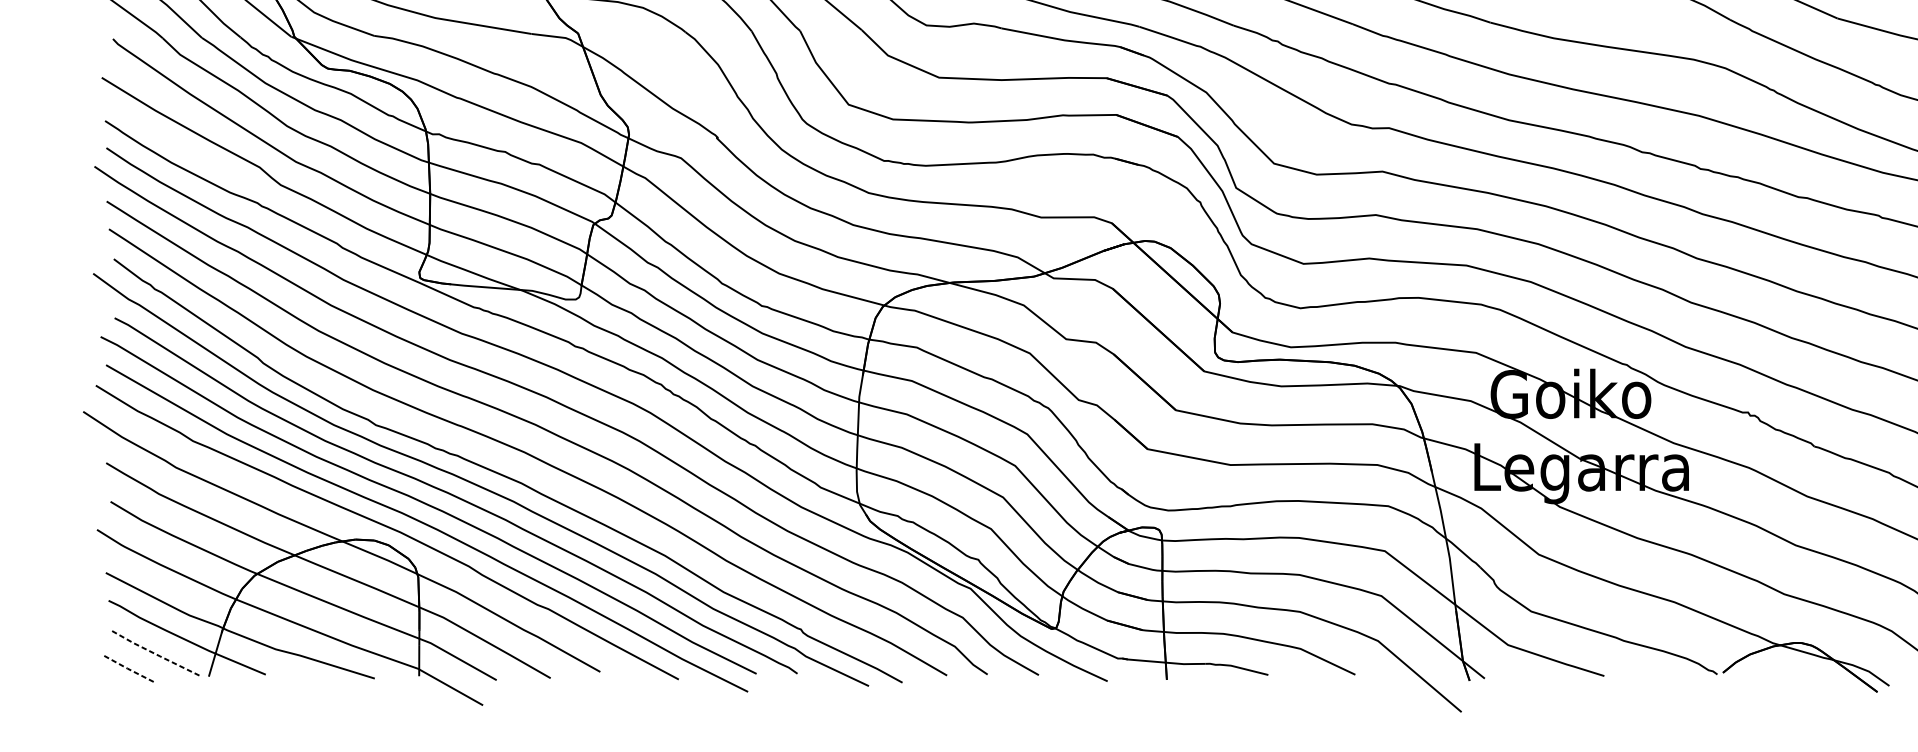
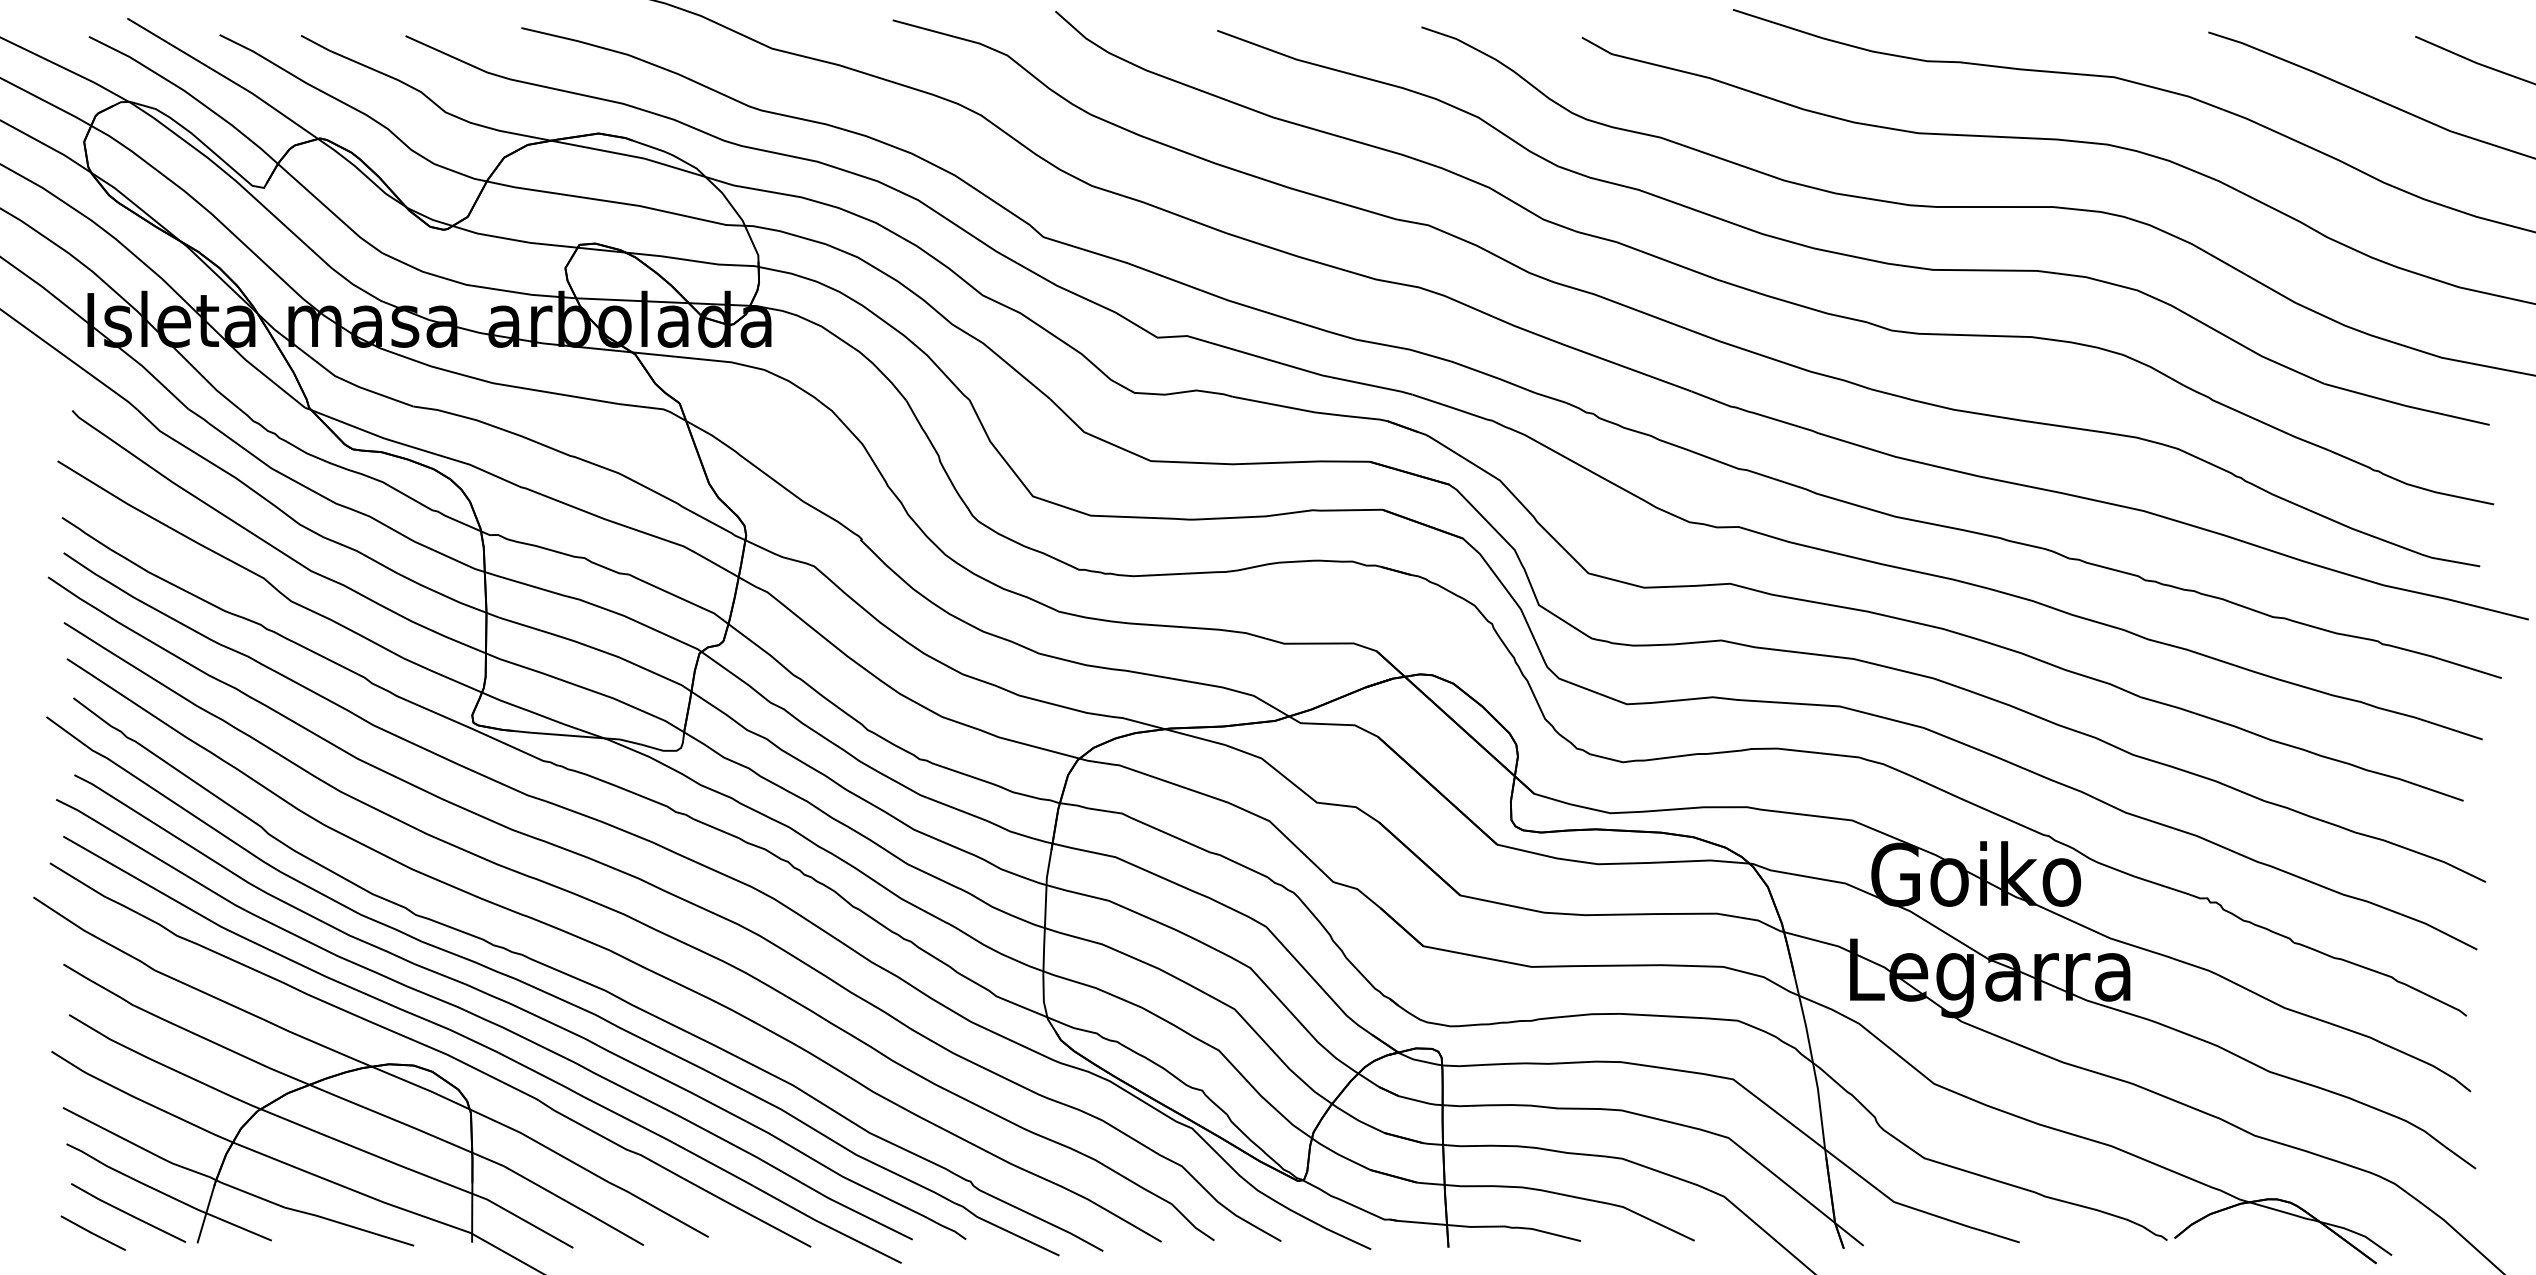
line: (156, 654) -> (128, 1214), dashed -> solid
line: (129, 669) -> (93, 1233), dashed -> solid

